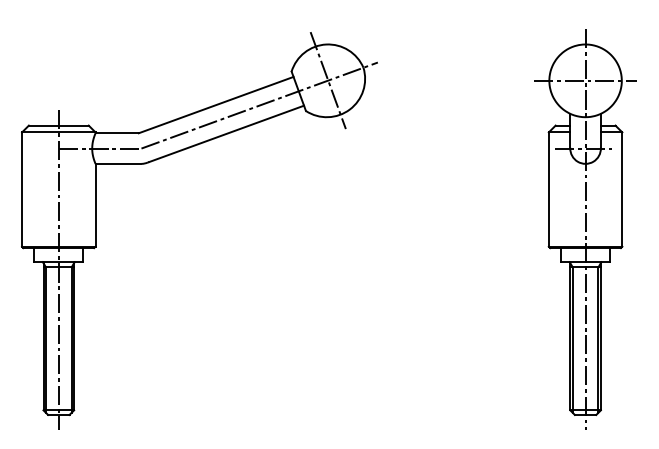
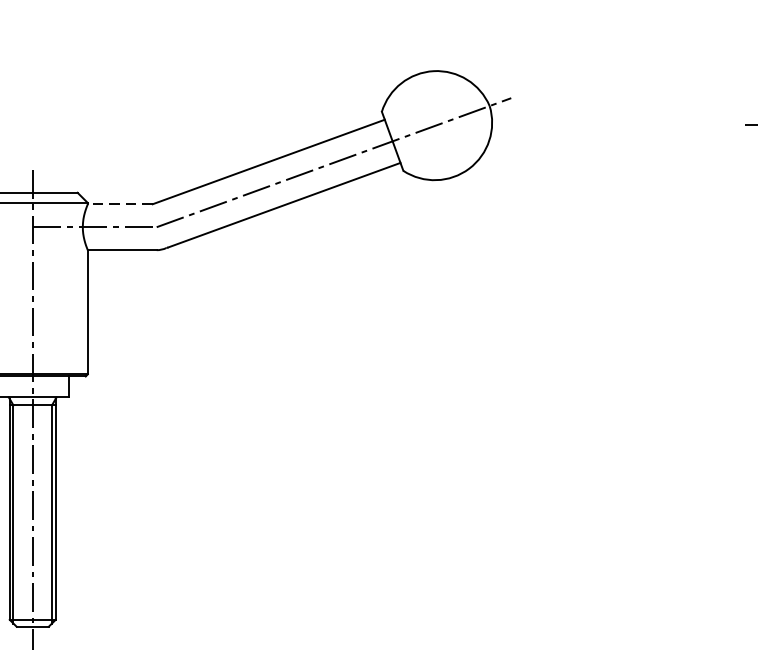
line: (327, 80) -> (435, 125), removed
line: (117, 133) -> (120, 204), solid -> dashed

